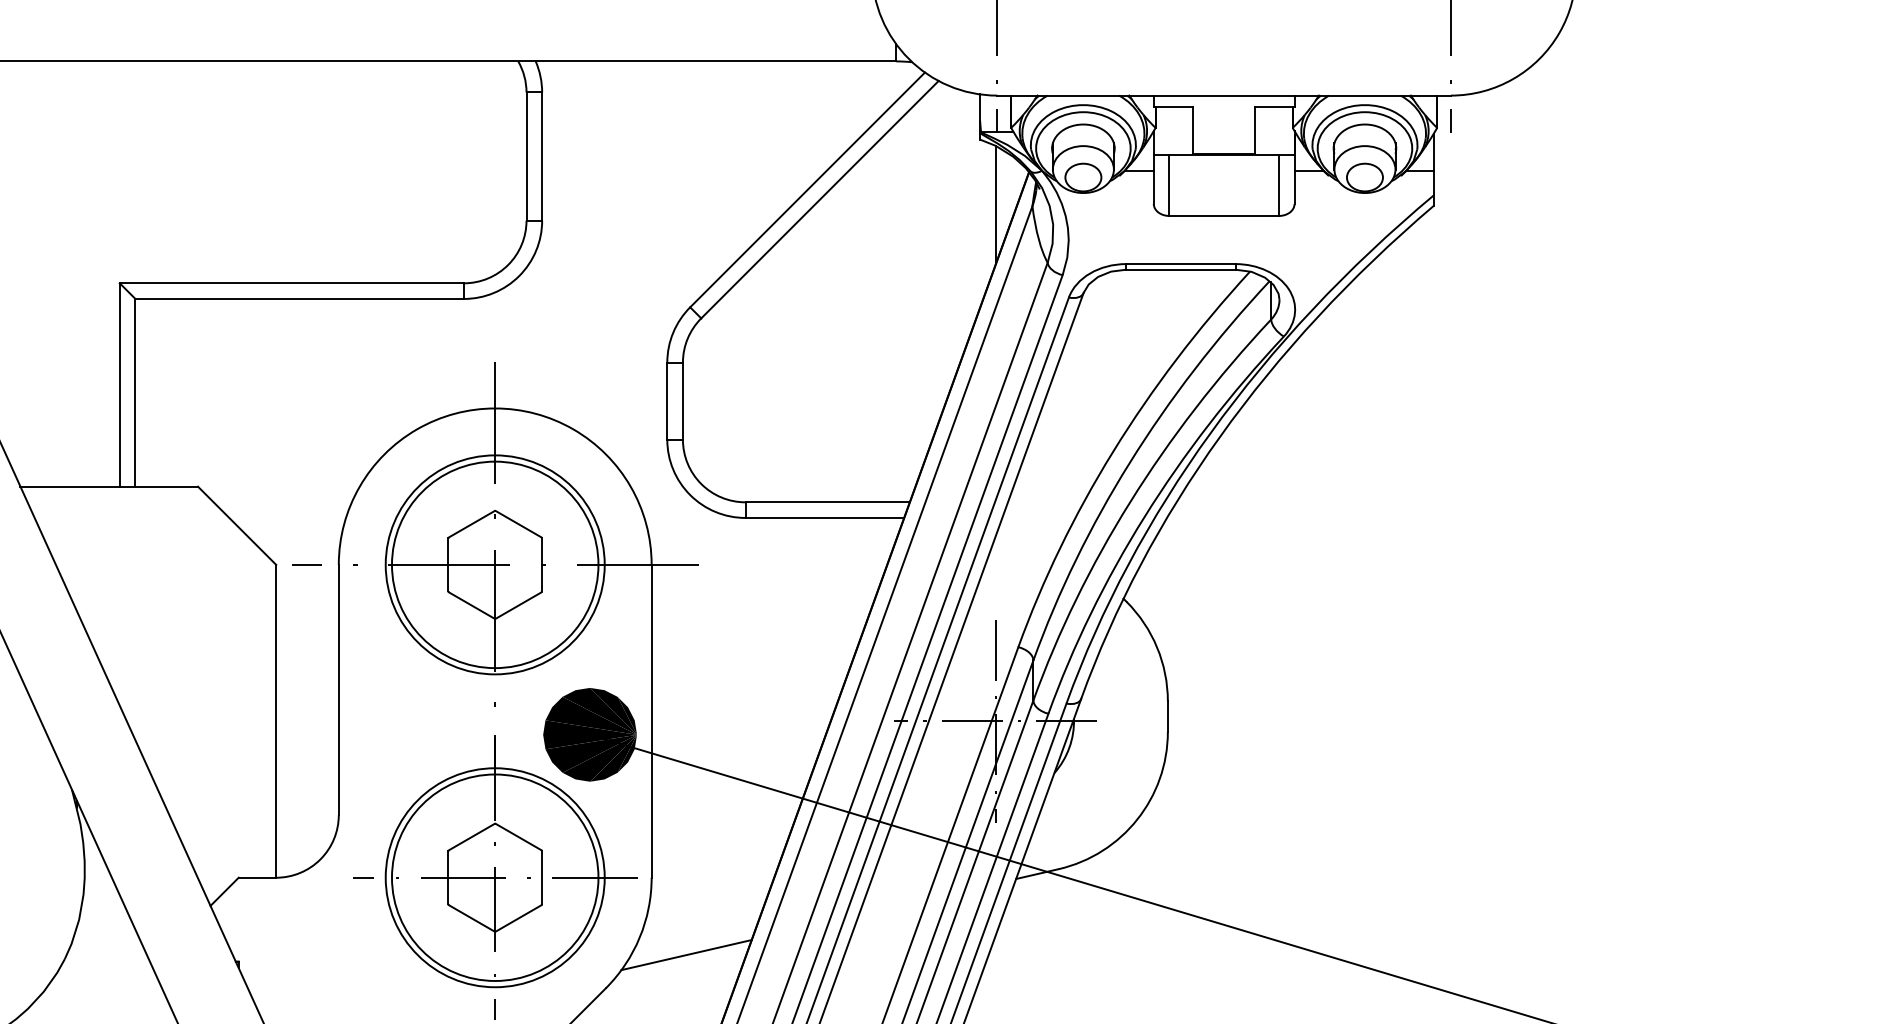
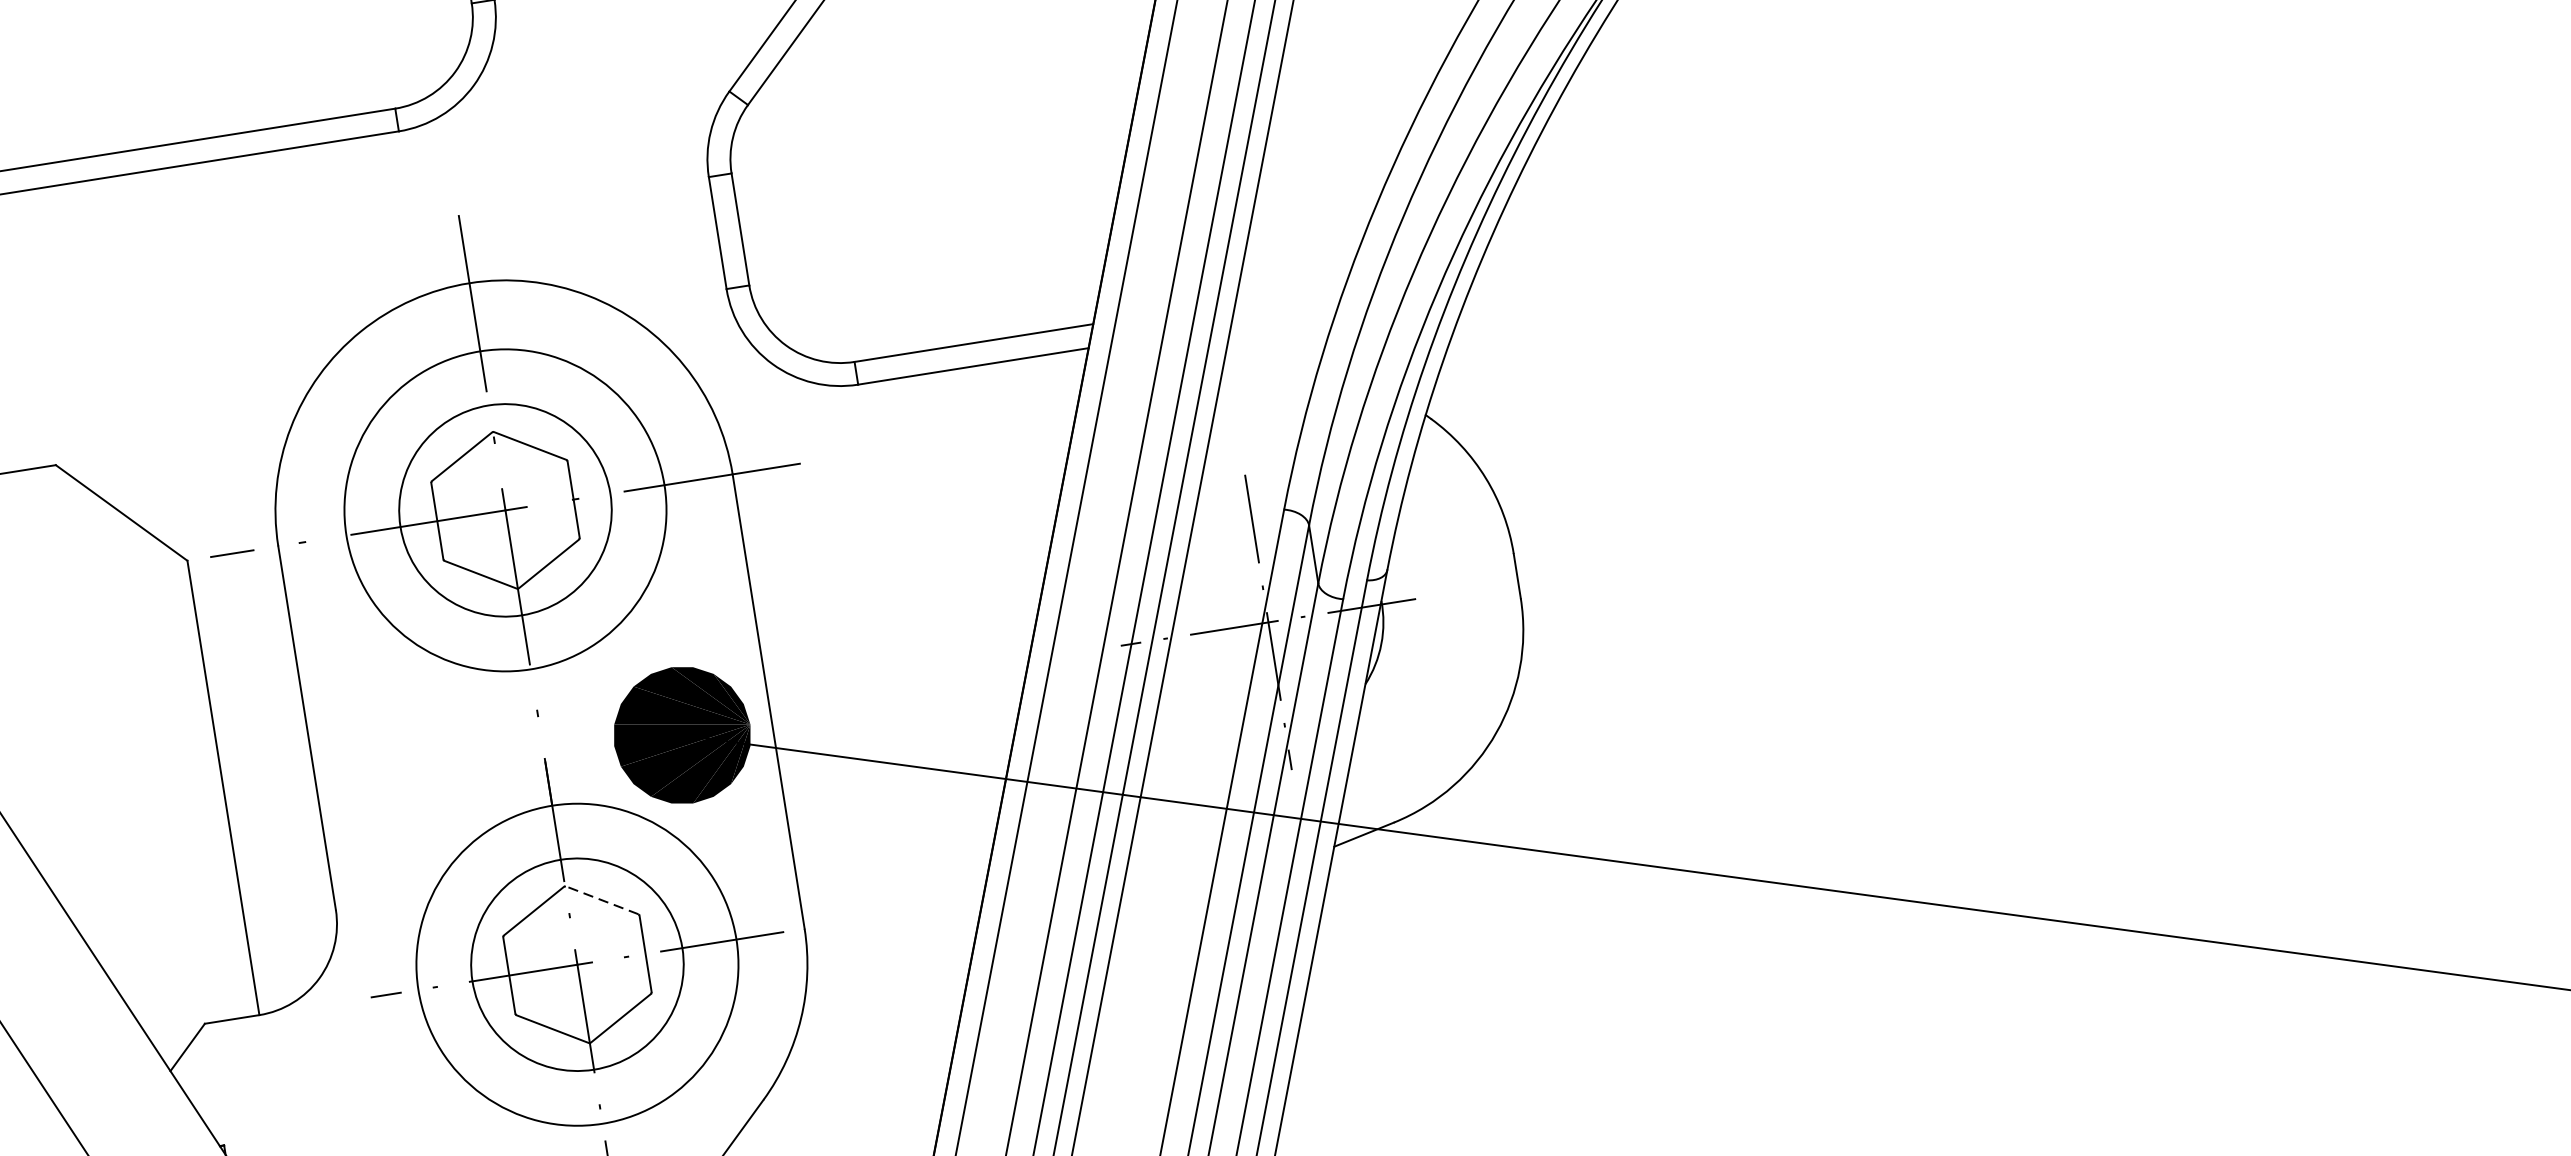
circle: (494, 564) -> (504, 509), size x0.7
line: (518, 836) -> (601, 899), solid -> dashed
circle: (494, 877) -> (576, 964), size x0.7
line: (686, 955) -> (873, 1033), removed

